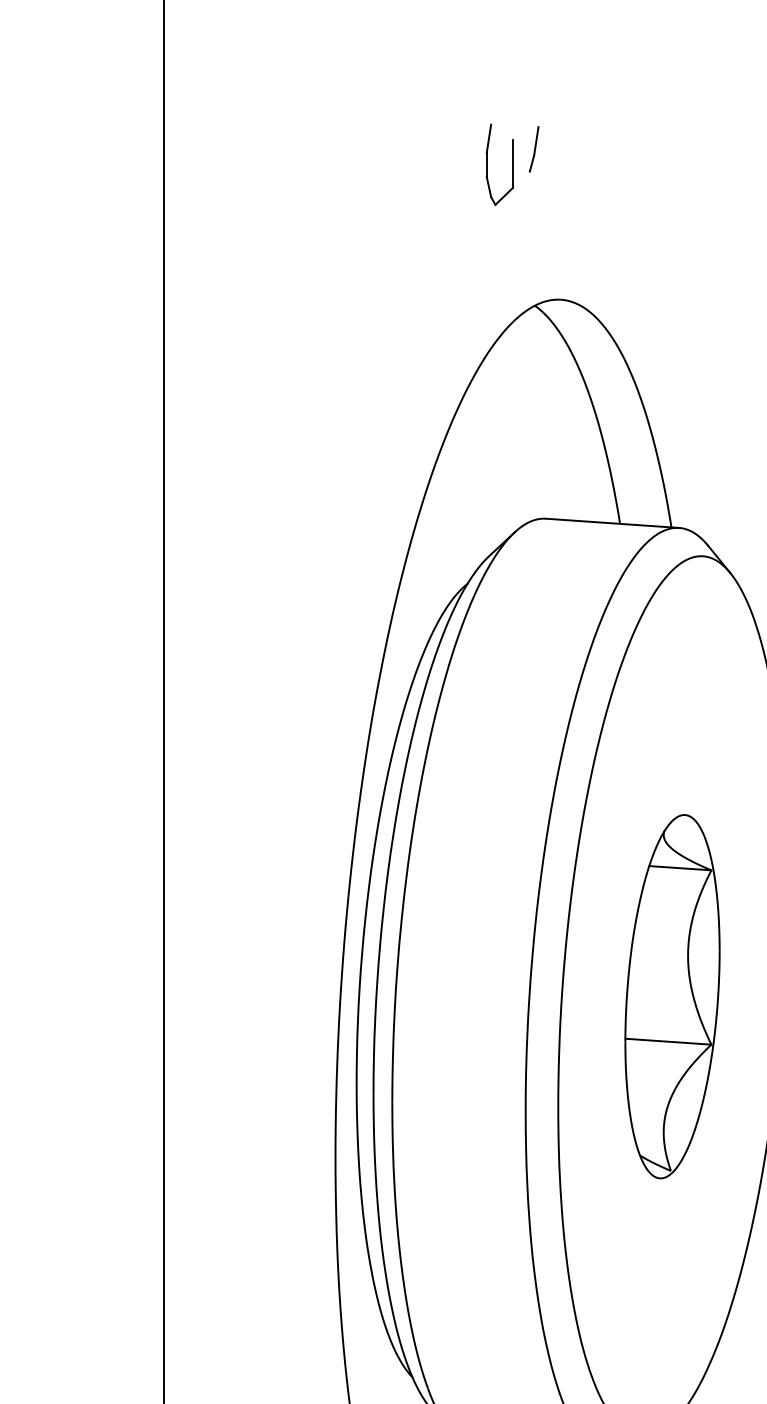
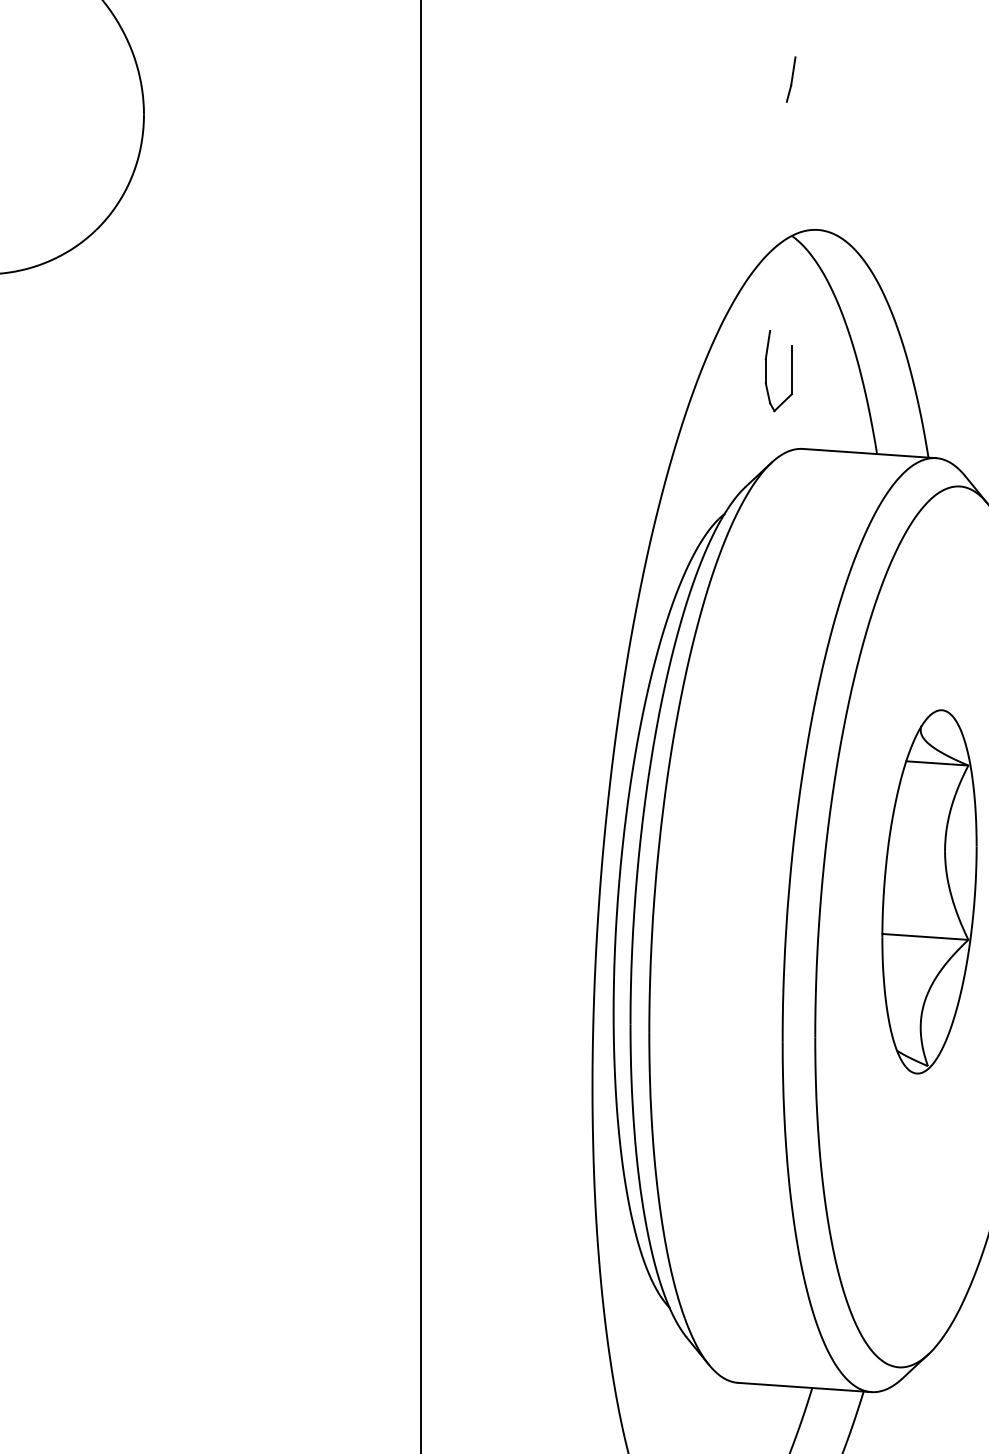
part: (487, 165) -> (766, 371), moved
part: (672, 996) -> (929, 891), moved

